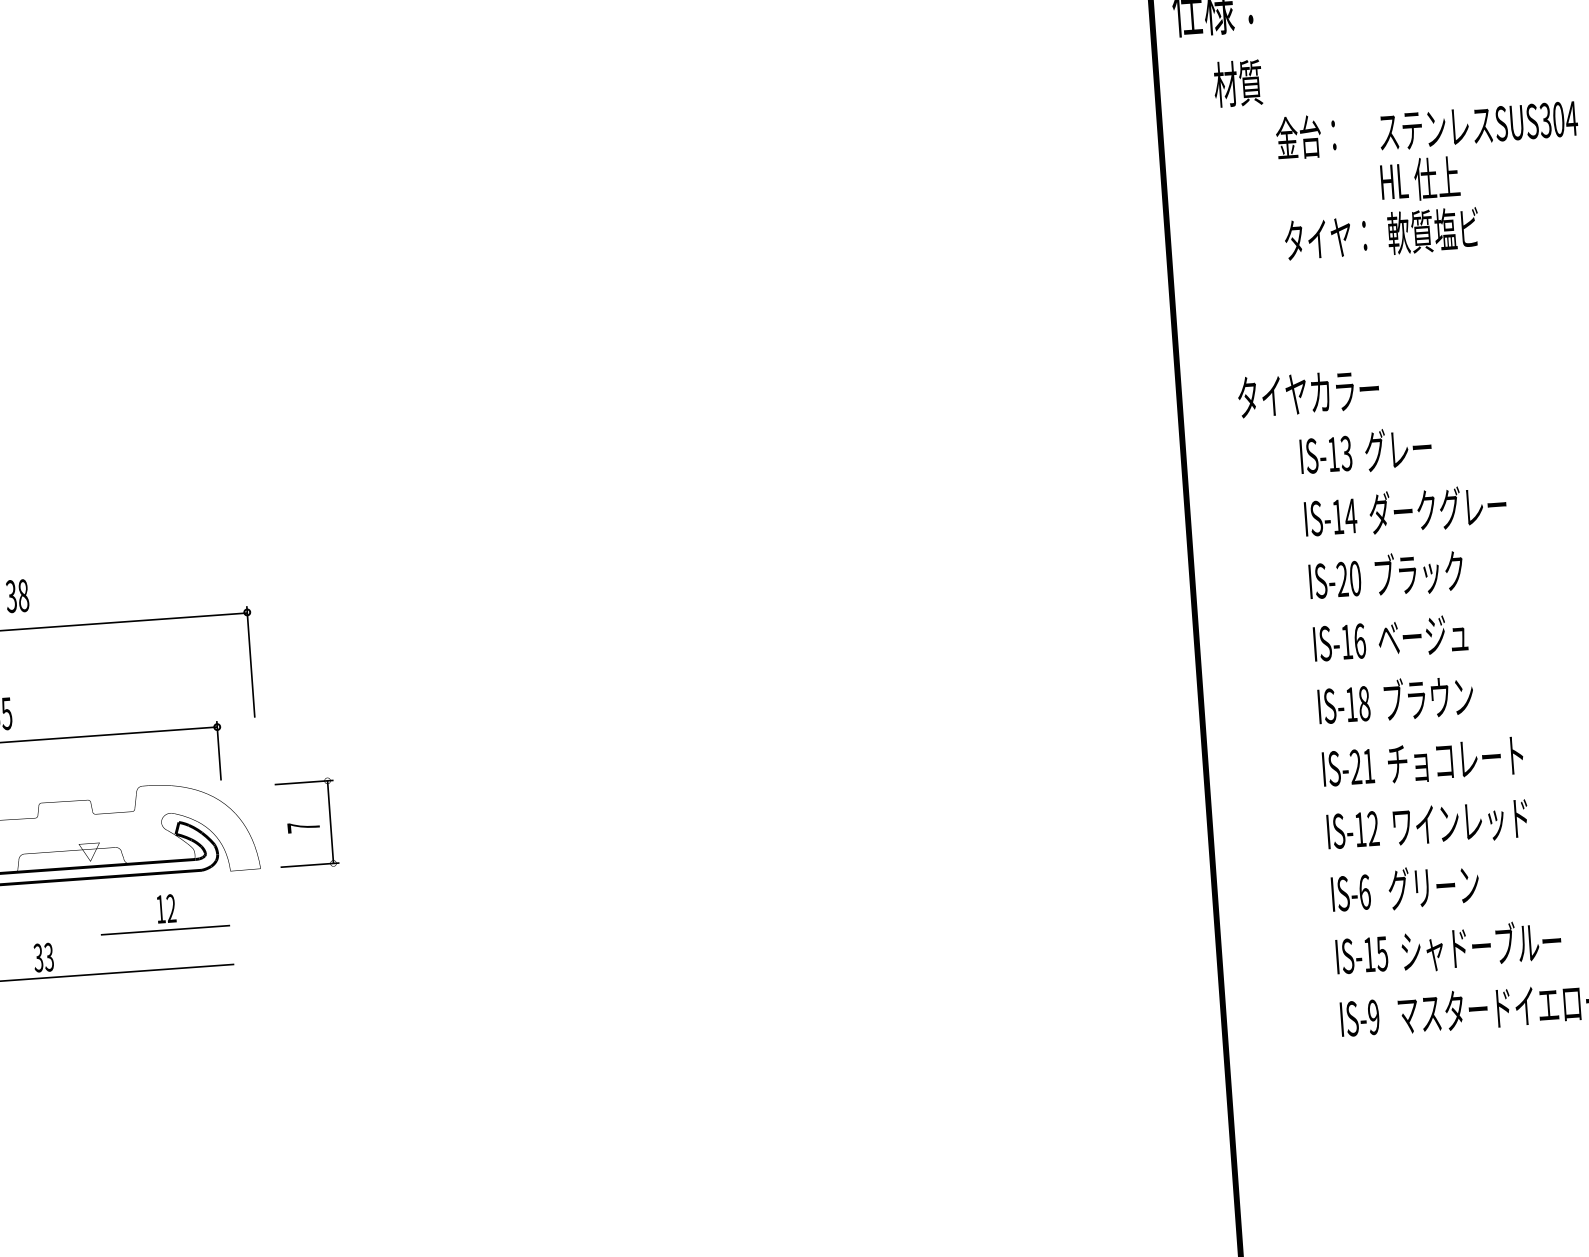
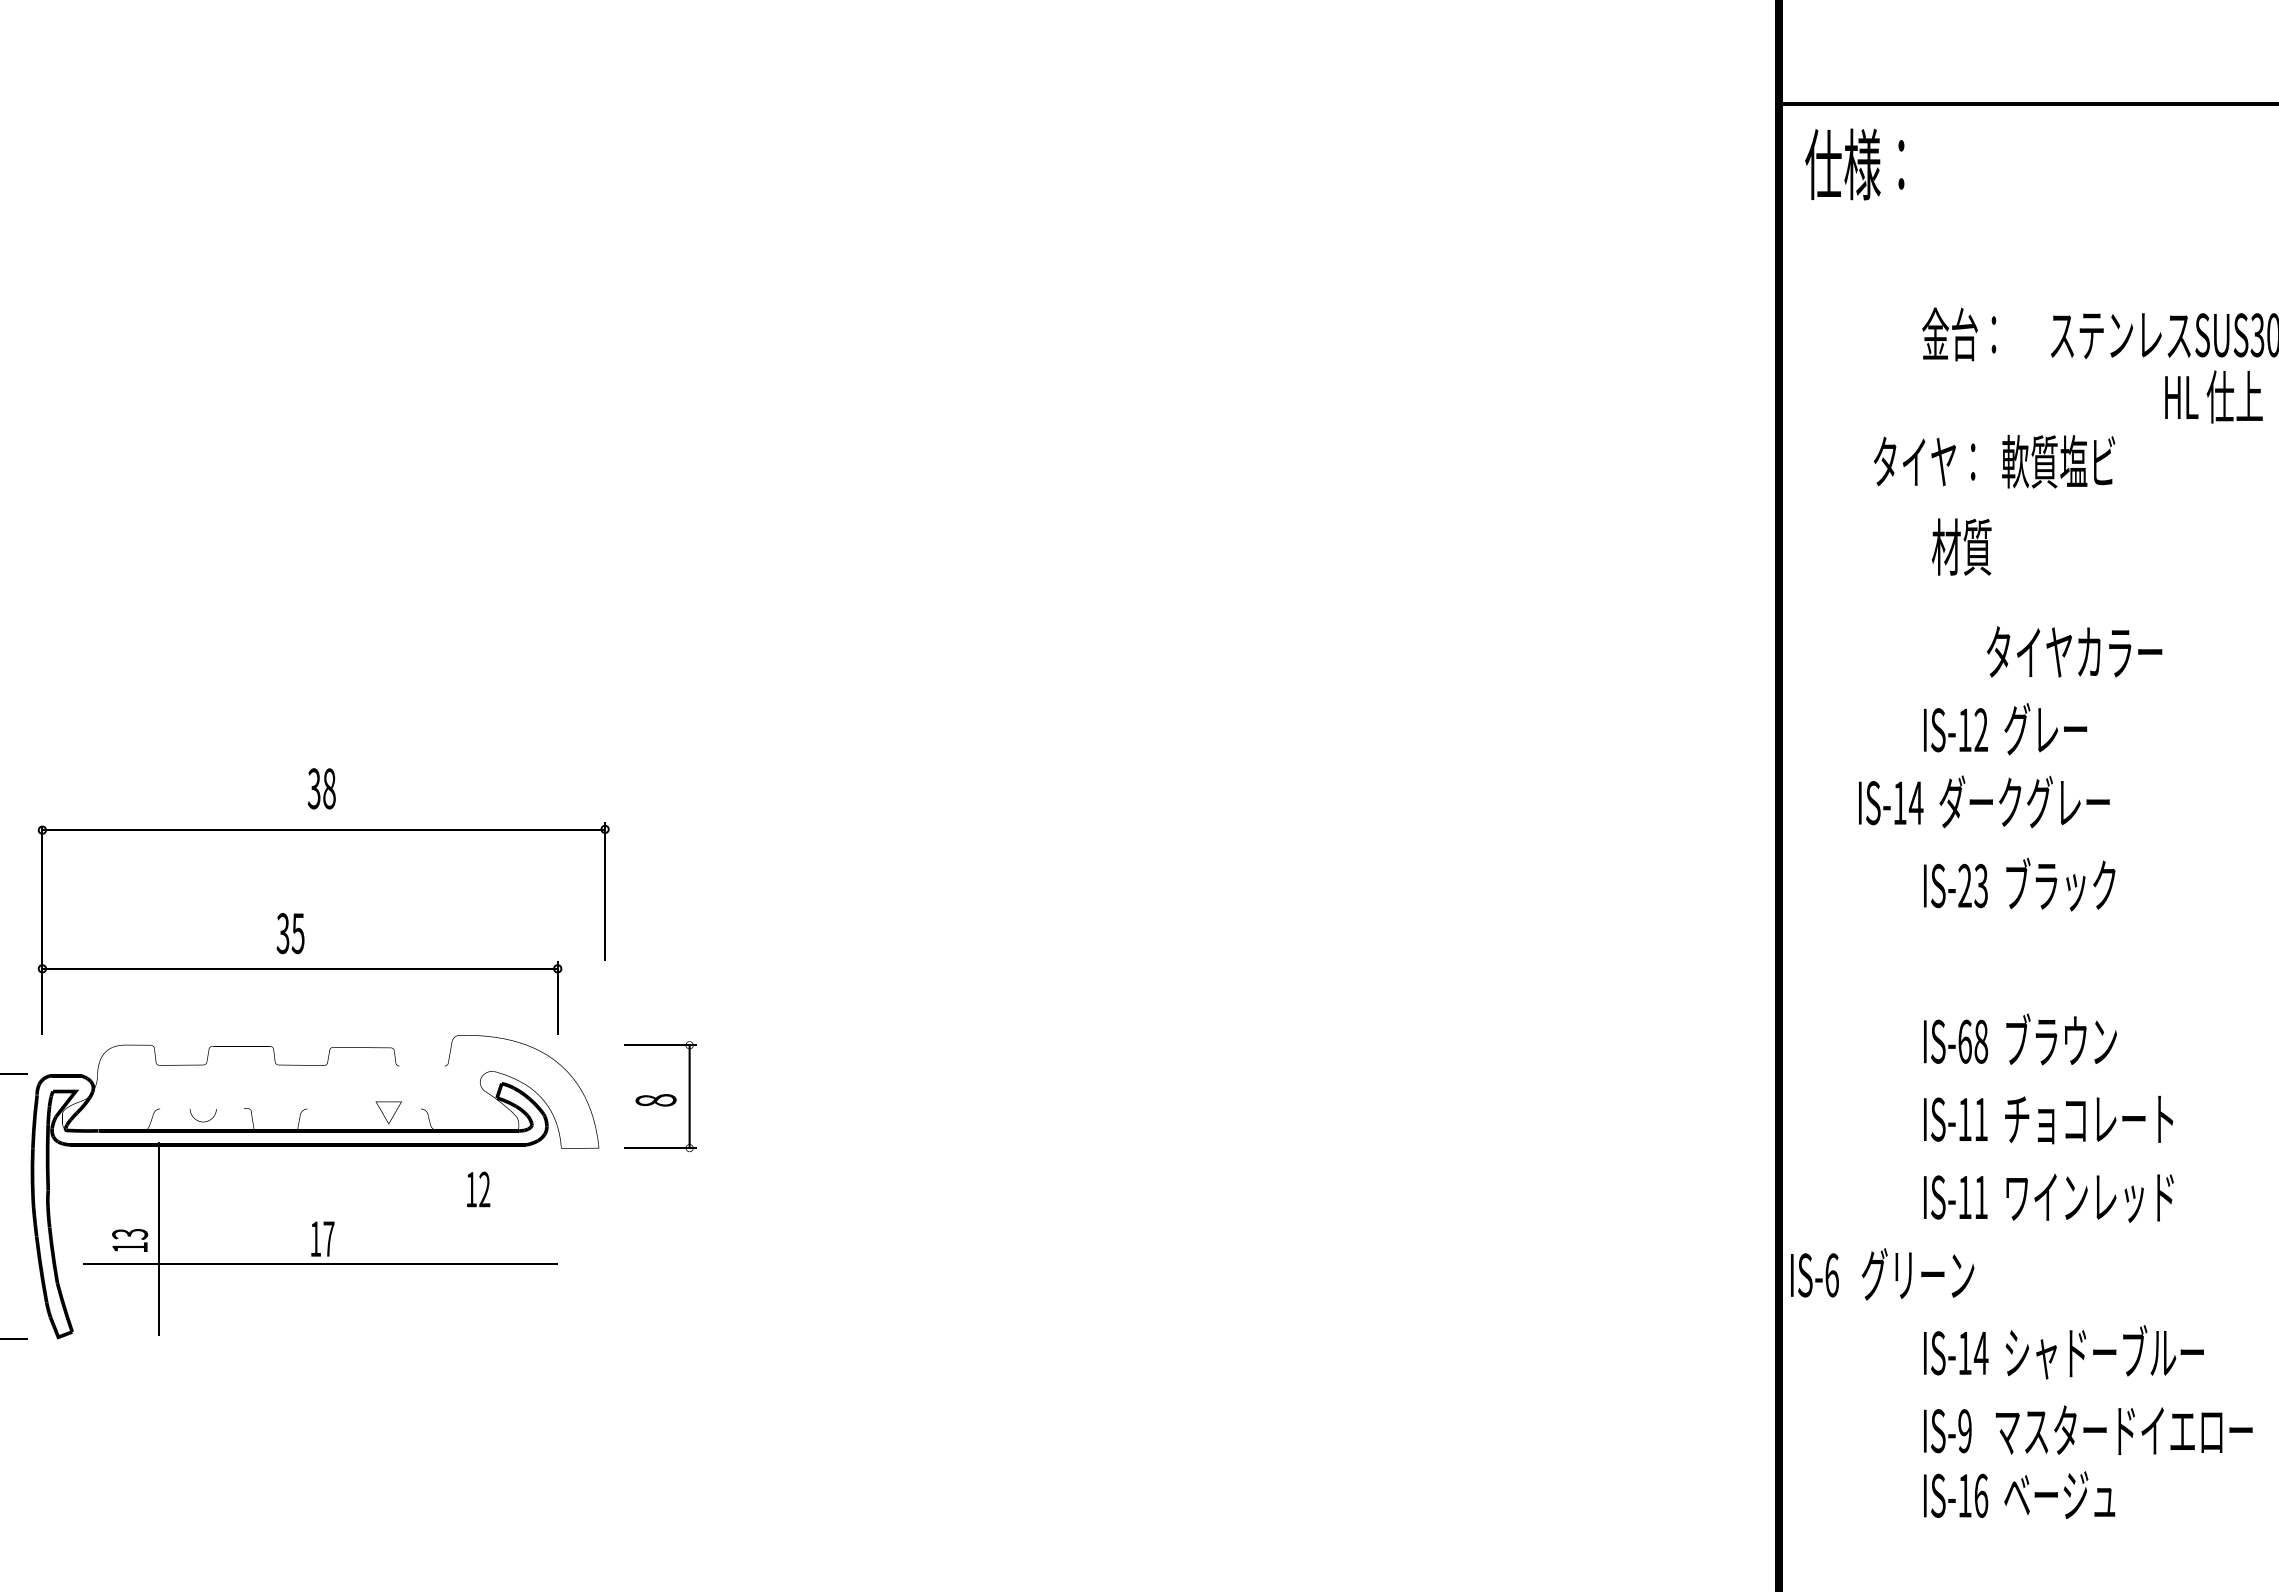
text: (1237, 83) -> (1961, 546), moved
text: (1419, 178) -> (2213, 396), moved
text: (1381, 234) -> (1994, 461), moved
text: (1308, 392) -> (2074, 651), moved
text: (1345, 453) -> (1980, 730), IS-13 -> IS-12
text: (1405, 510) -> (1984, 801), moved
text: (1354, 578) -> (1980, 885), IS-20 -> IS-23
text: (1390, 638) -> (2019, 1495), moved
text: (1350, 704) -> (1964, 1041), IS-18 -> IS-68
text: (1355, 766) -> (1964, 1118), IS-21 -> IS-11
text: (303, 827) -> (655, 1100), 7 -> 8
text: (1372, 828) -> (1980, 1196), IS-12 -> IS-11
text: (1405, 888) -> (1882, 1274), moved
line: (165, 929) -> (475, 1215), removed
text: (1381, 954) -> (1980, 1353), IS-15 -> IS-14
text: (43, 957) -> (322, 1239), 33 -> 17

